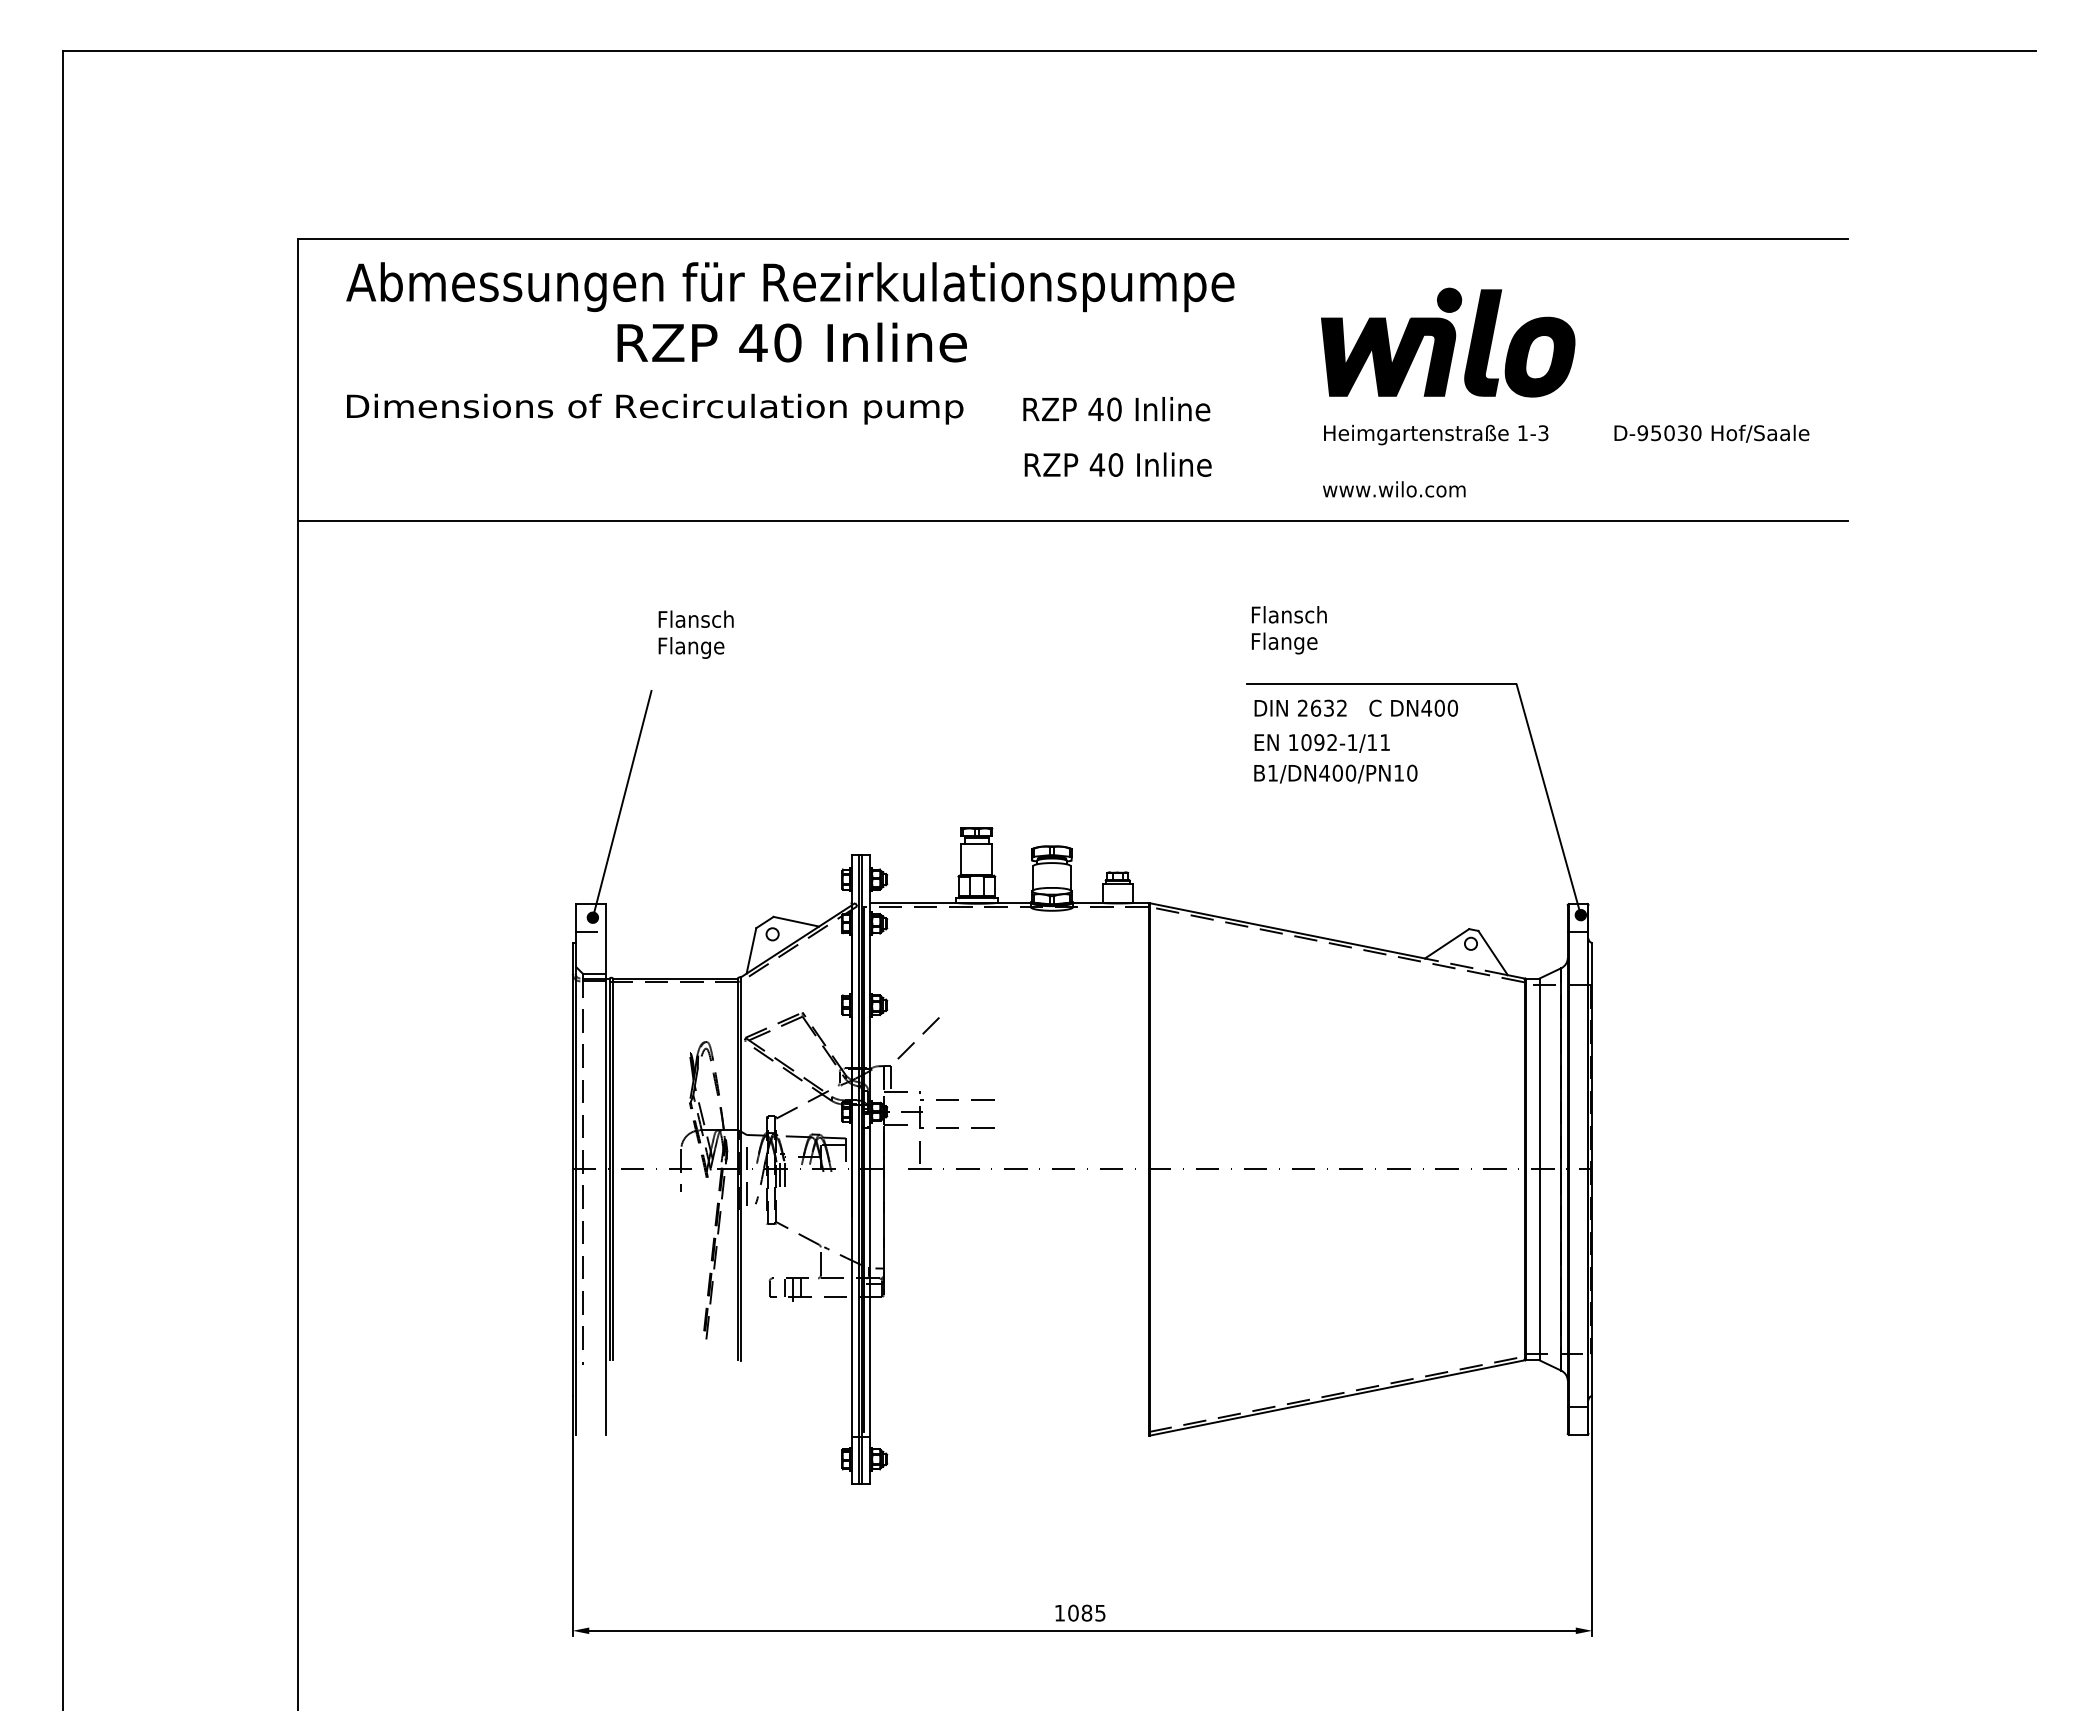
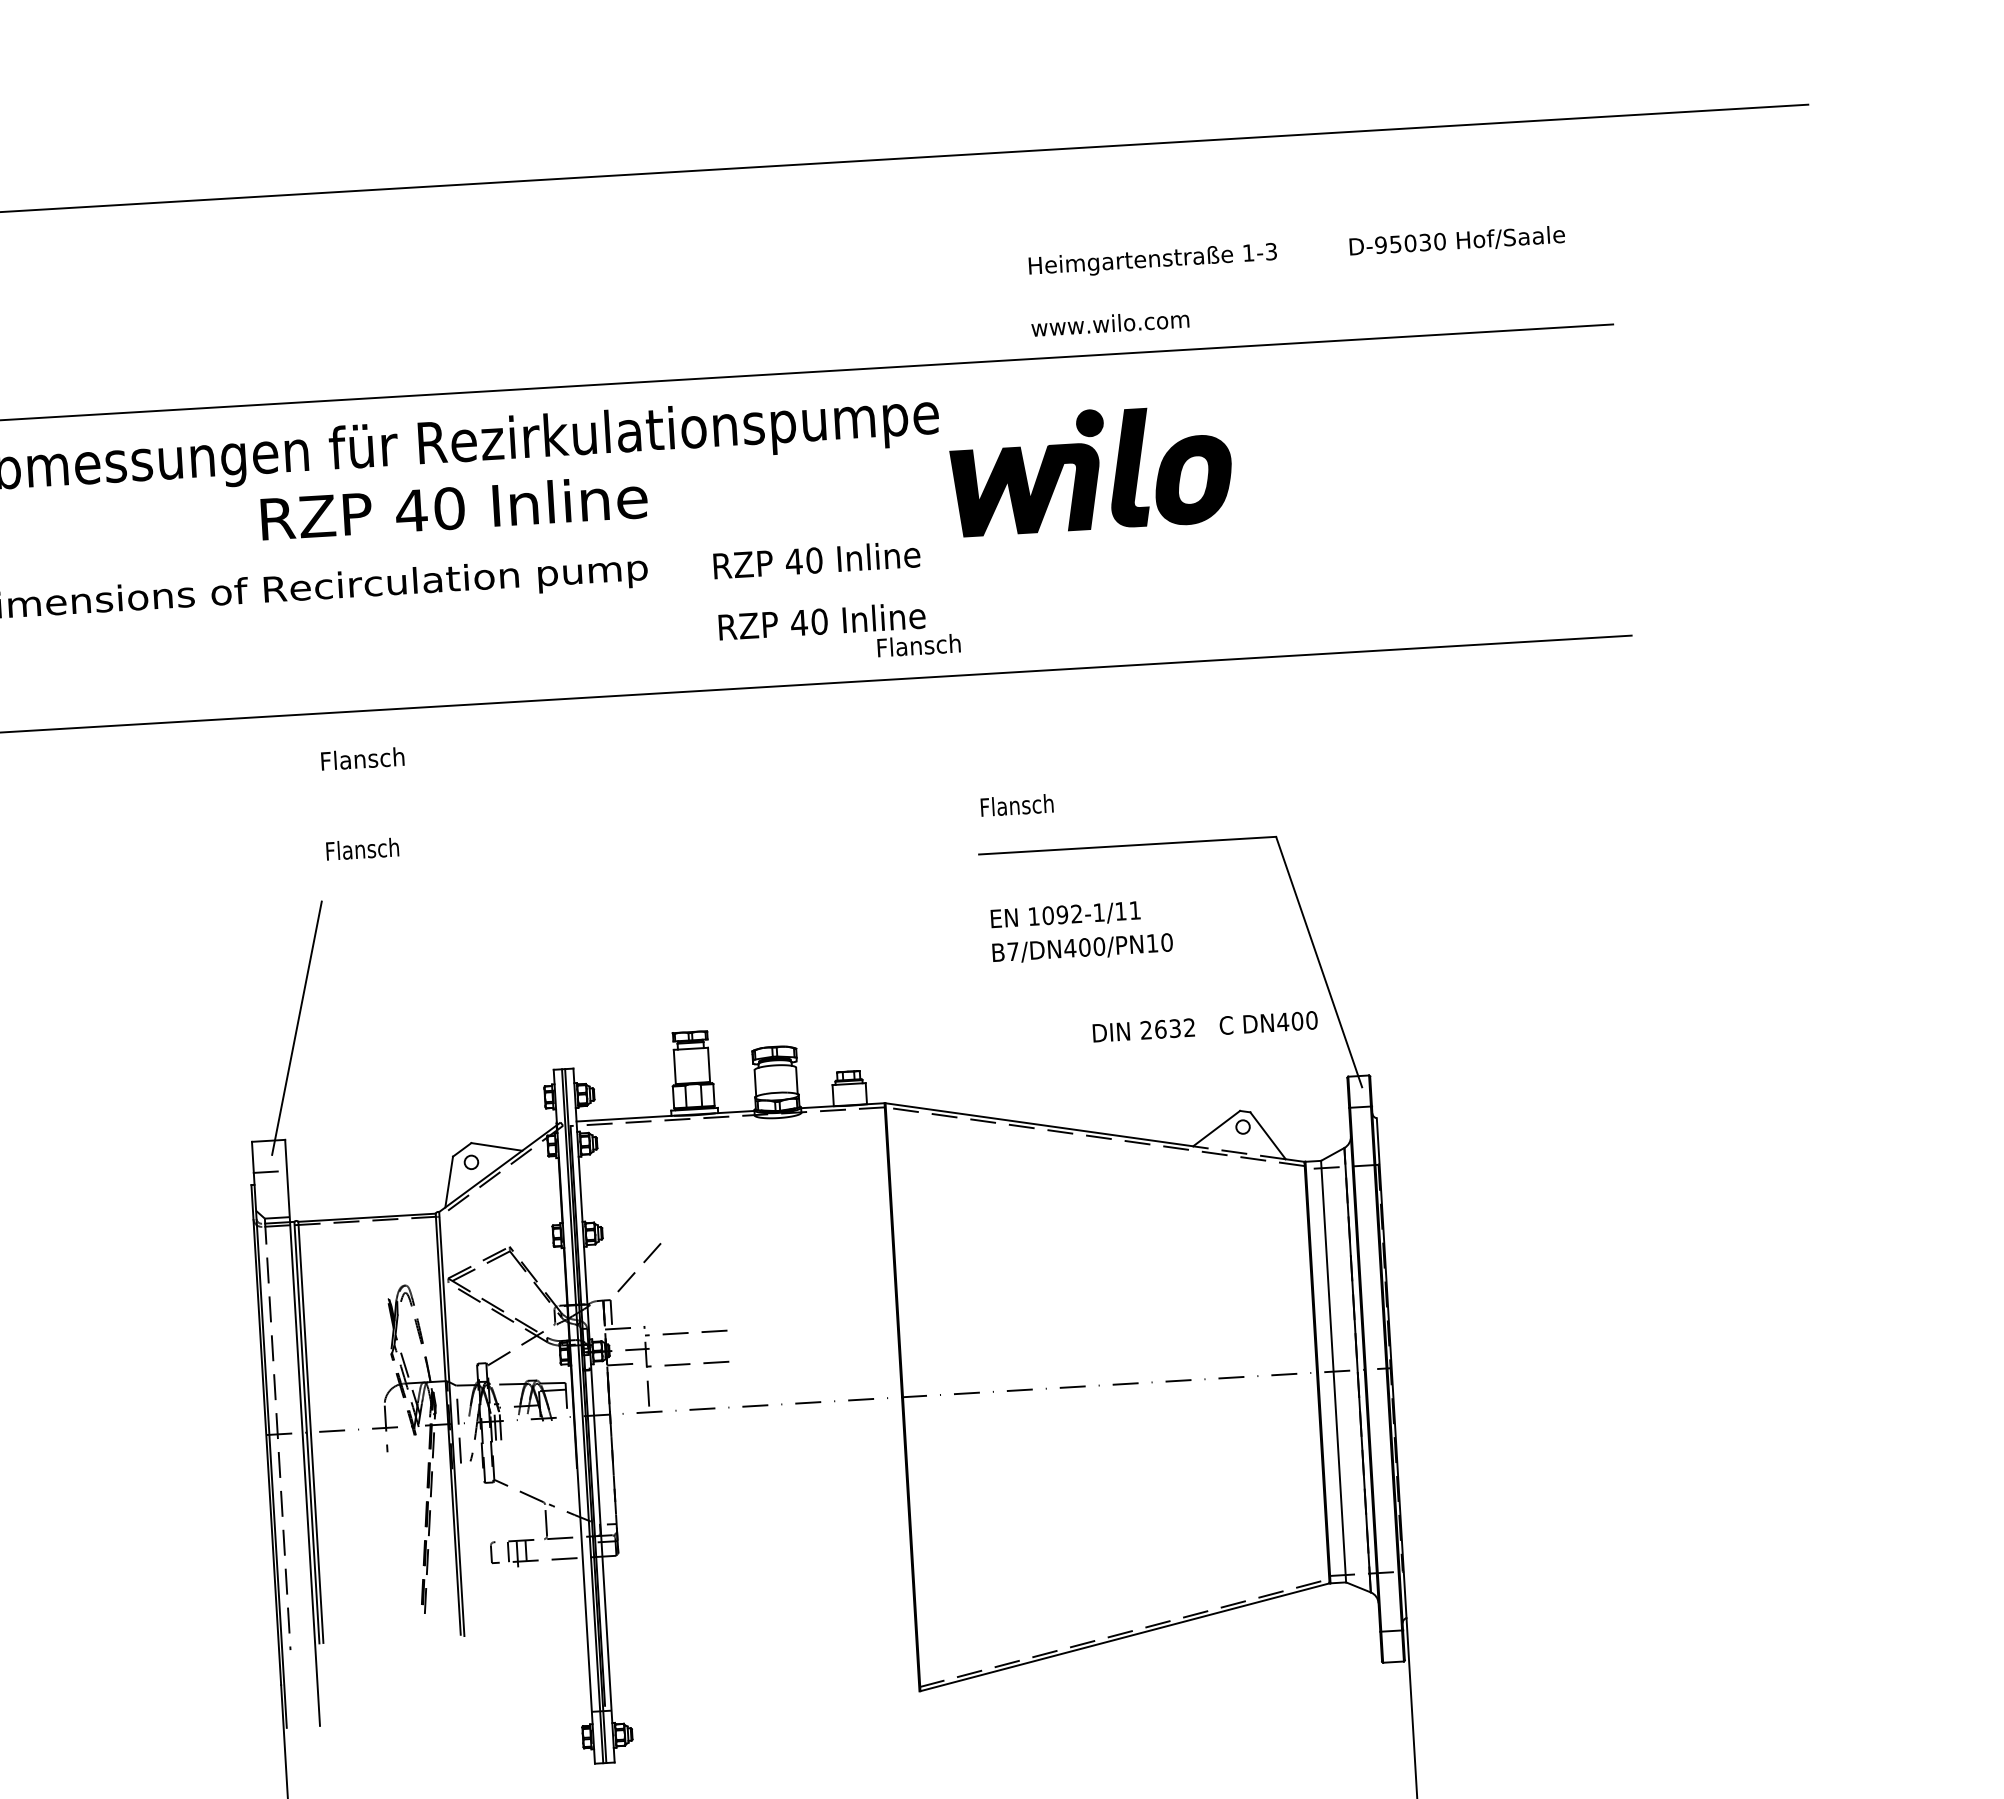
part: (1448, 342) -> (1091, 469), moved
text: (1566, 460) -> (1298, 280), moved
text: (1289, 614) -> (919, 645), moved
text: (695, 618) -> (361, 758), moved
text: (1284, 643) -> (1017, 807), Flange -> Flansch
text: (691, 647) -> (363, 851), Flange -> Flansch
text: (1355, 707) -> (1204, 1025), moved
text: (1272, 773) -> (1012, 952), B1/DN400/PN10 -> B7/DN400/PN10
fill: (1580, 914) -> (1362, 1087), removed
fill: (592, 917) -> (271, 1155), removed

